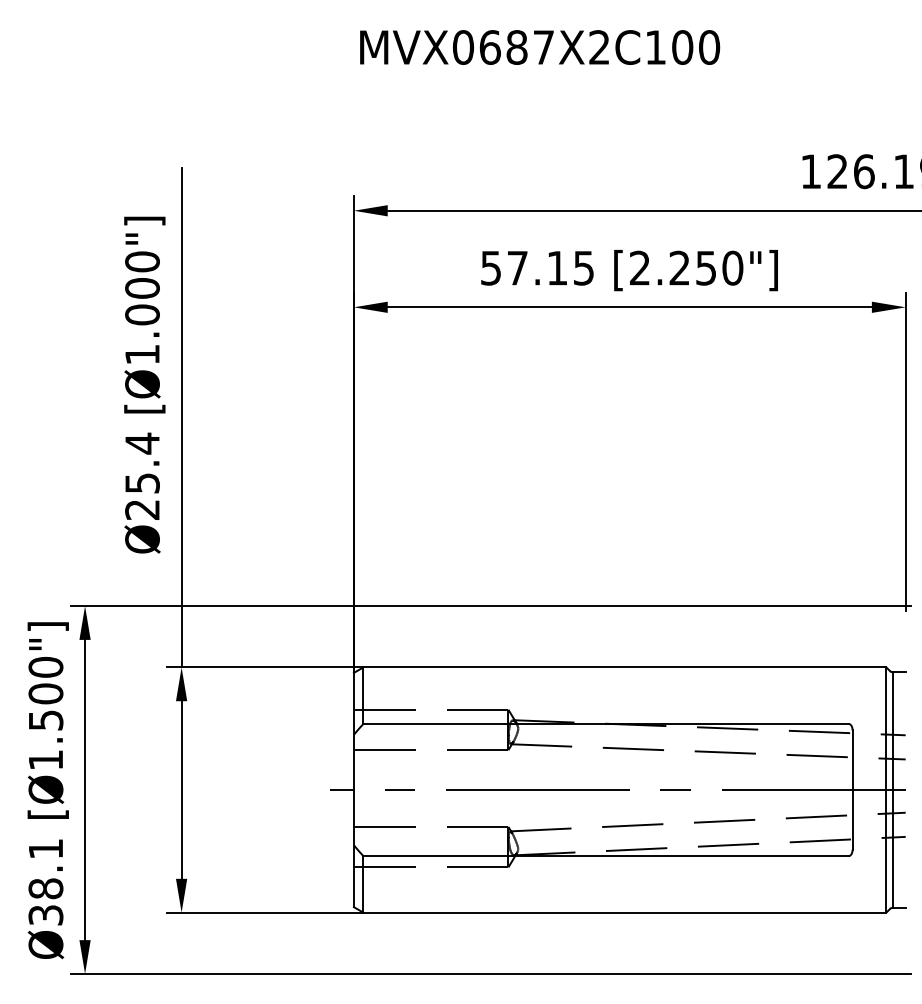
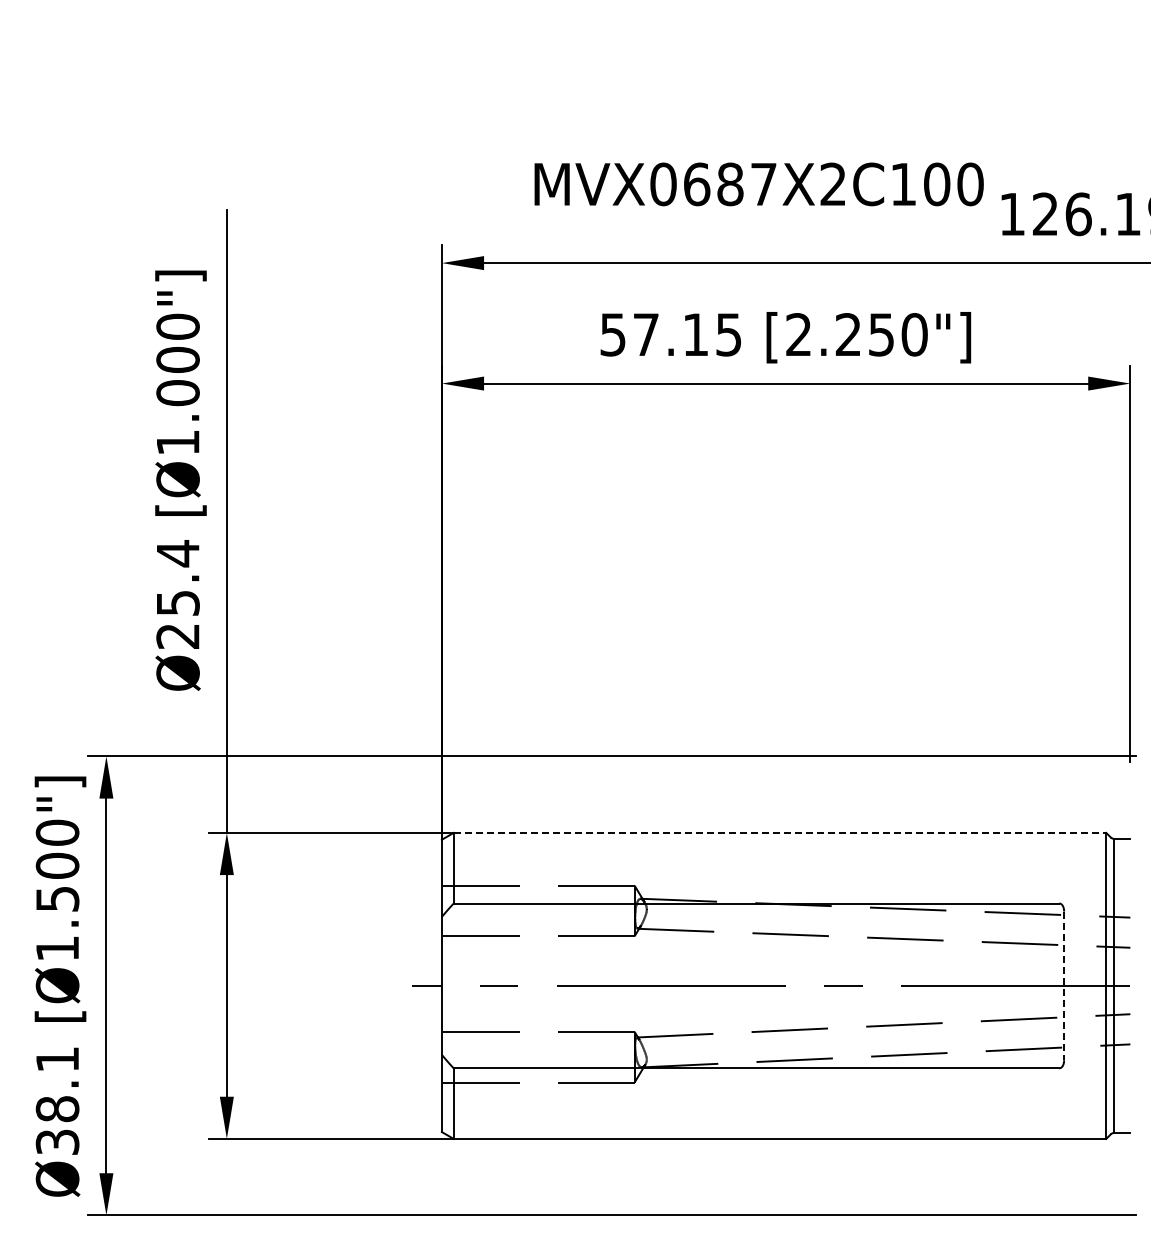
text: (539, 47) -> (758, 184), moved
line: (625, 667) -> (780, 832), solid -> dashed
line: (852, 790) -> (1064, 986), solid -> dashed

